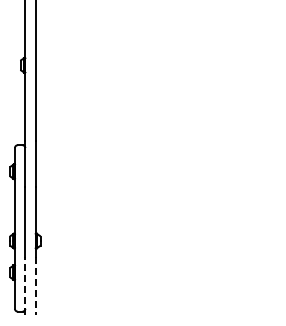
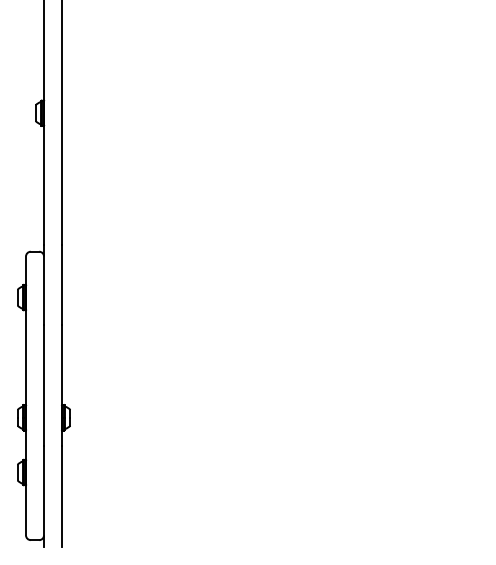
line: (25, 285) -> (44, 494), dashed -> solid
line: (35, 286) -> (61, 496), dashed -> solid

